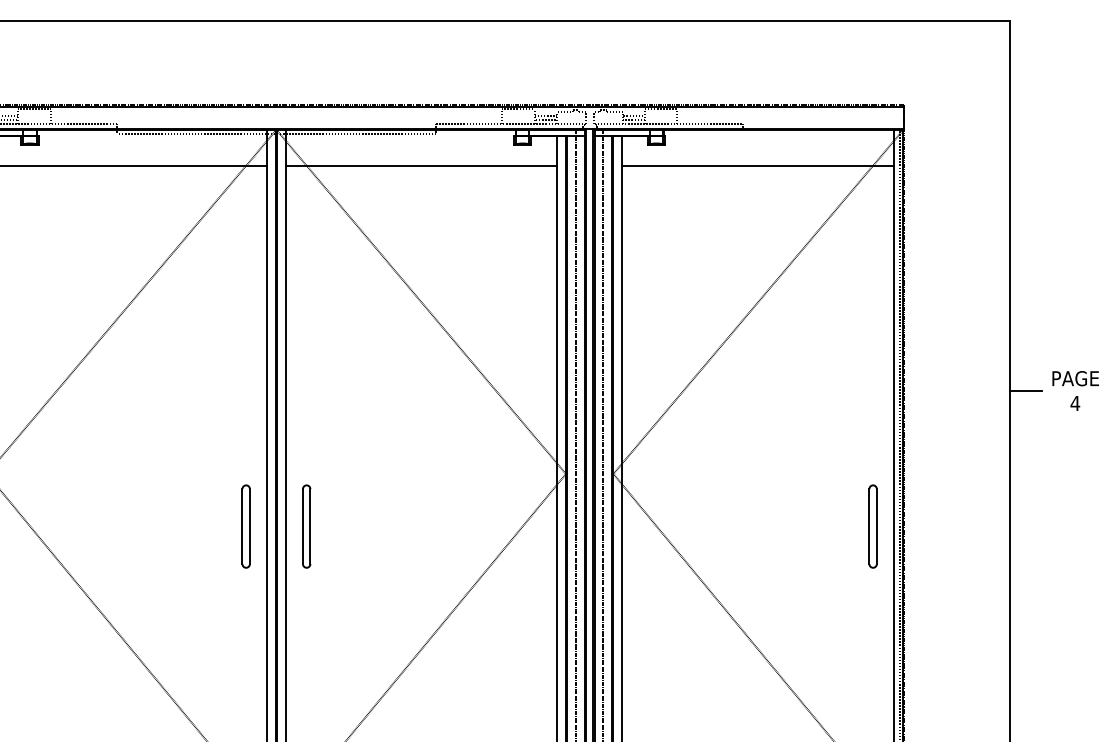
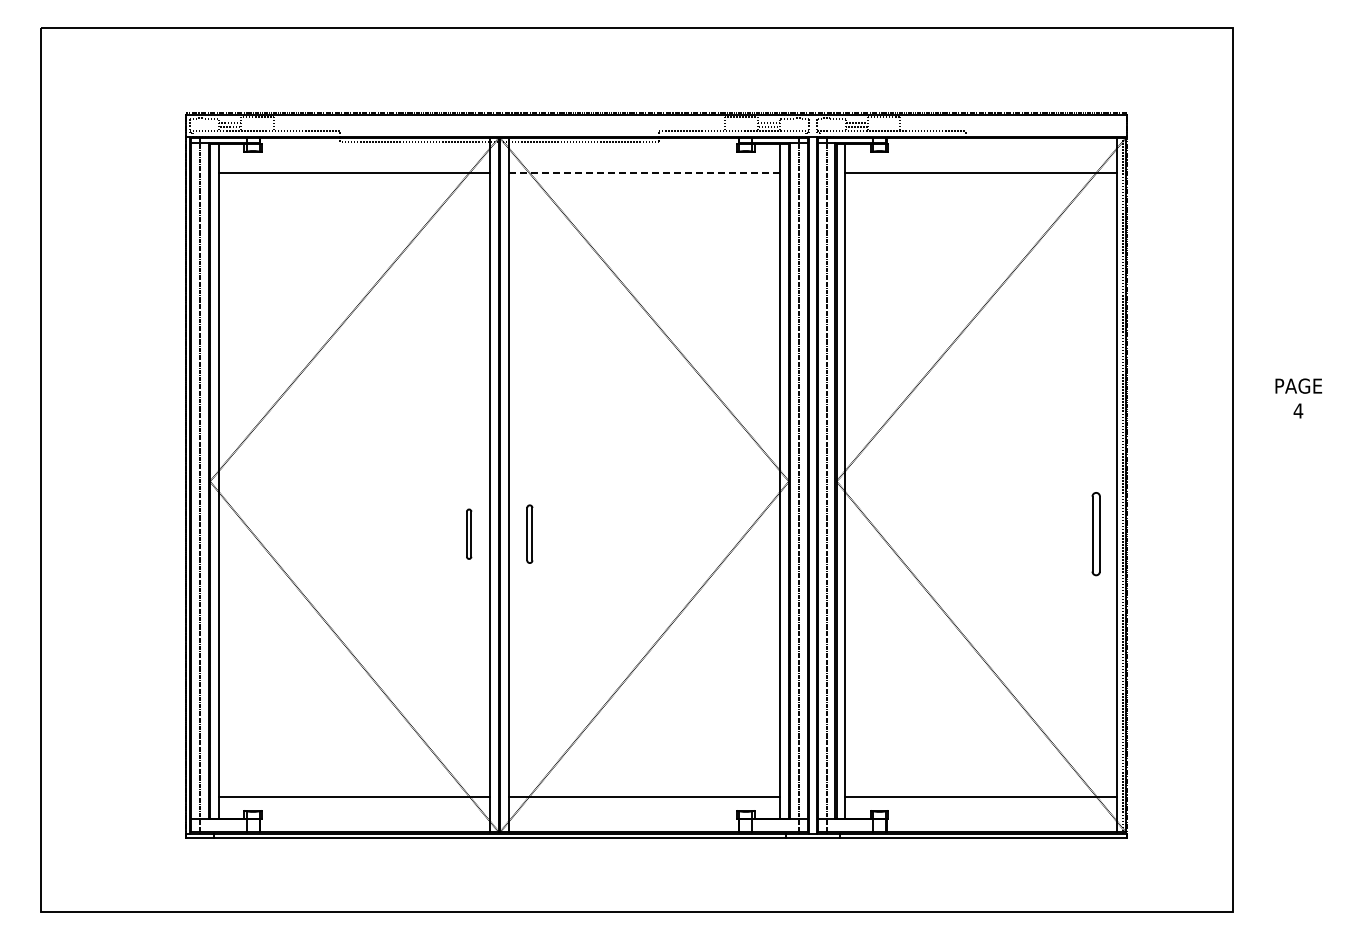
line: (421, 166) -> (644, 173), solid -> dashed
line: (1025, 391) -> (1248, 398), removed
part: (245, 527) -> (468, 534), size x0.6
part: (306, 527) -> (529, 534), size x0.7

